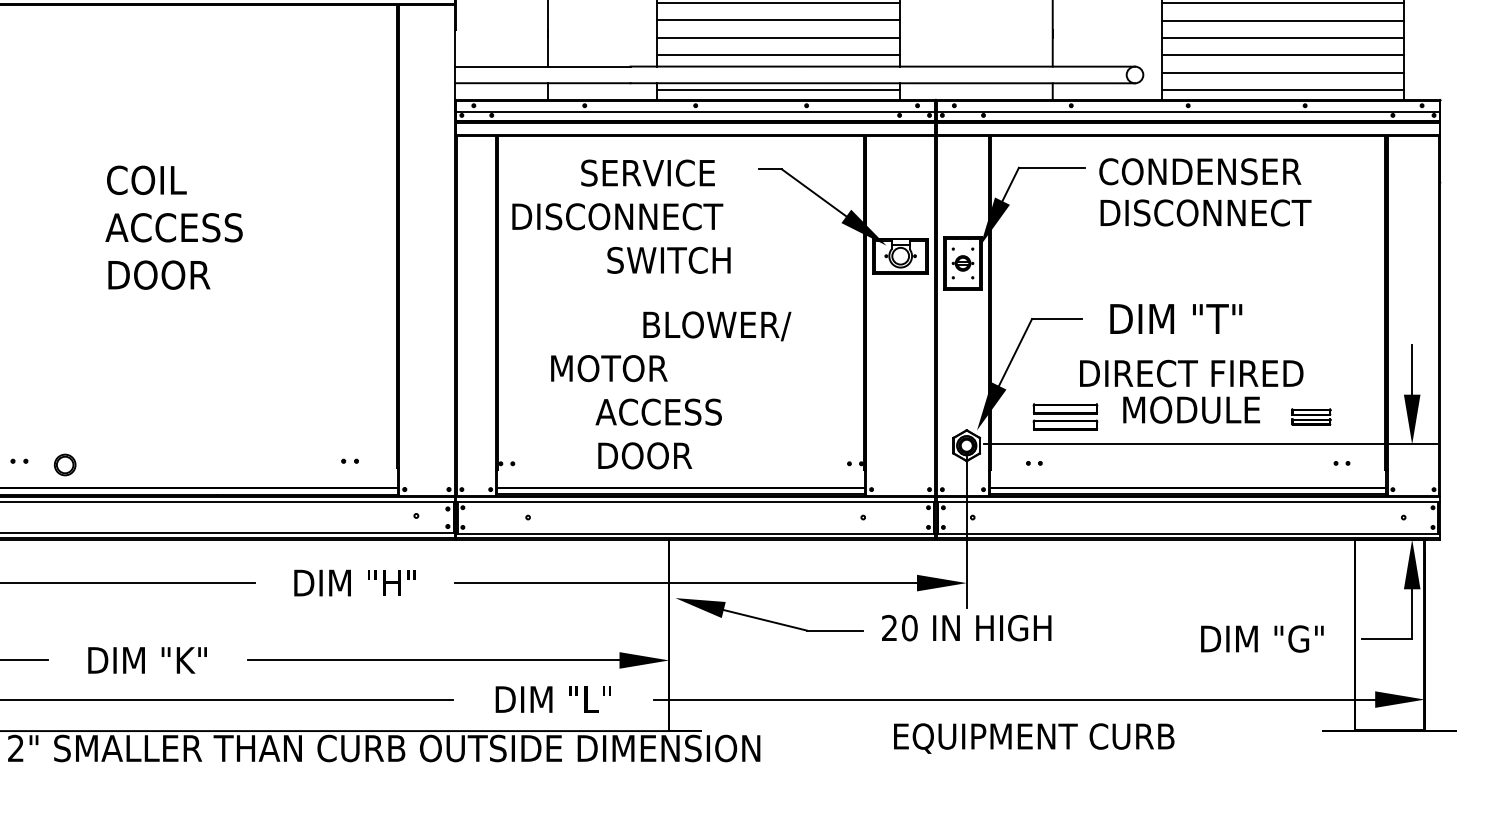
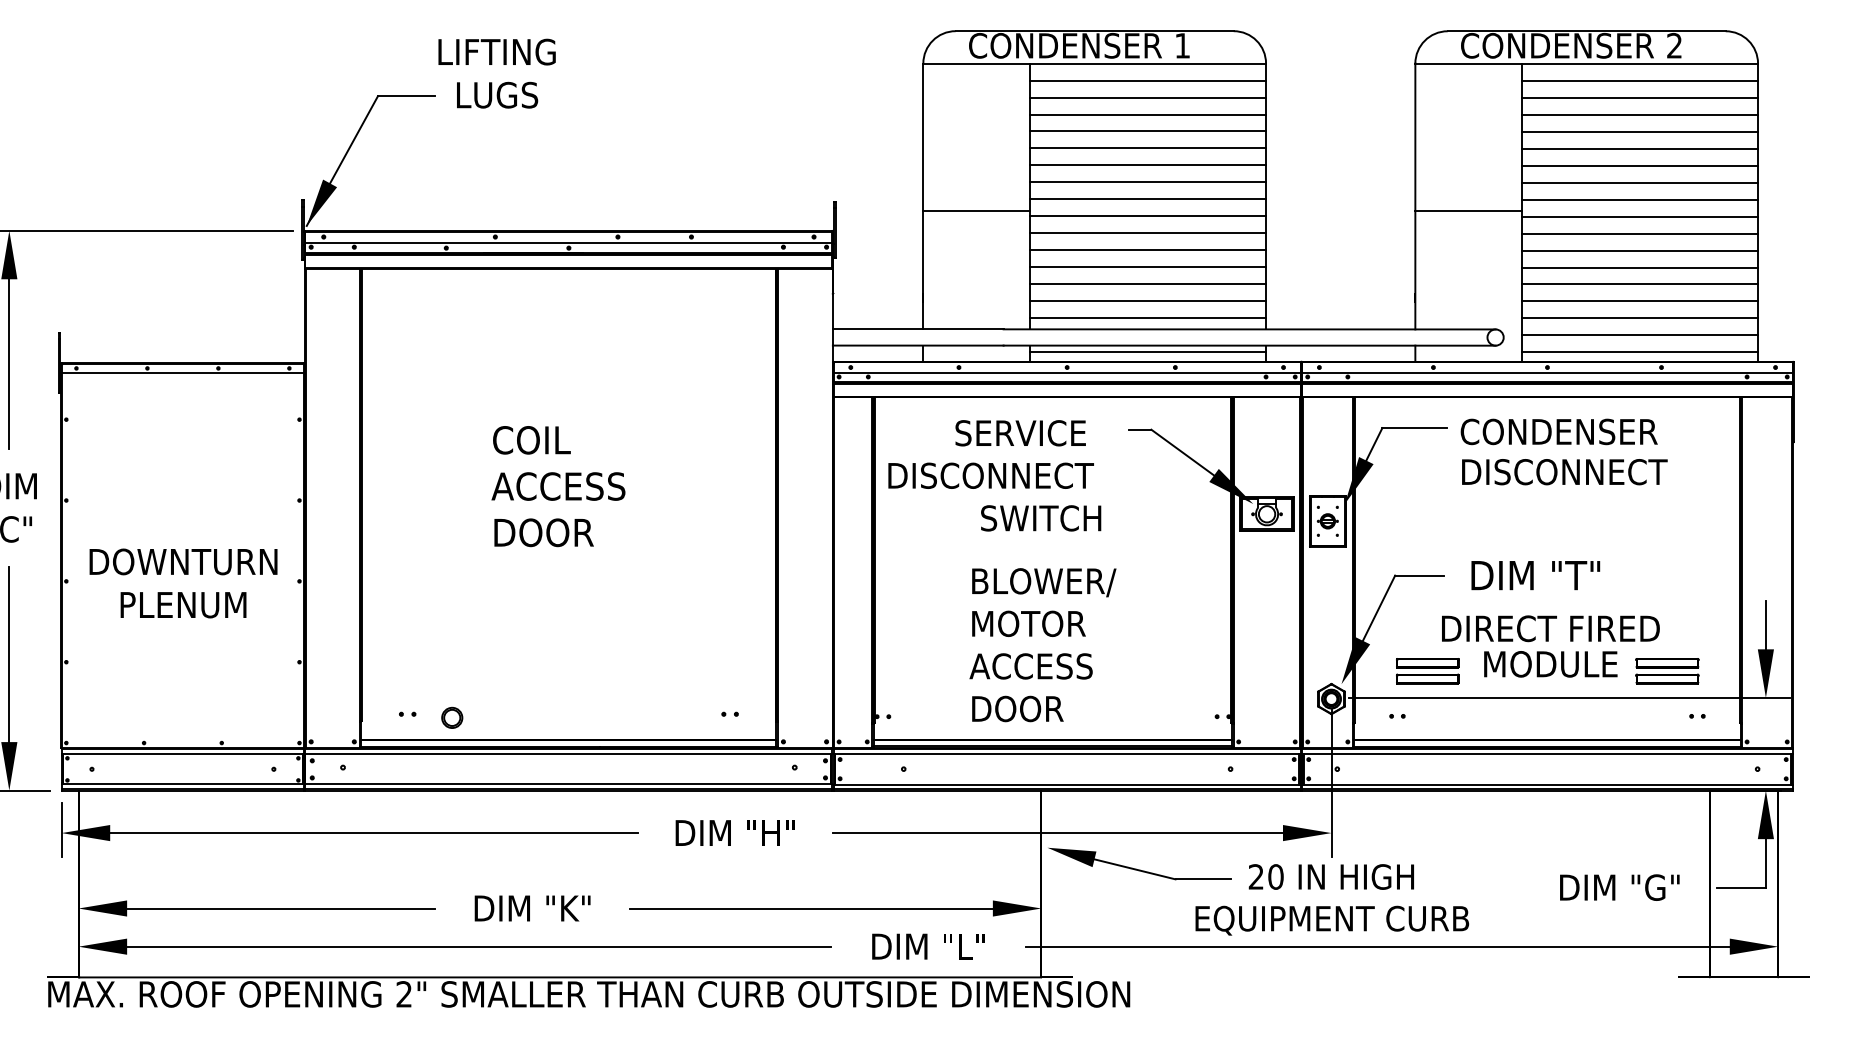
text: (717, 326) -> (1044, 582), moved
text: (608, 368) -> (1028, 623), moved
part: (1311, 417) -> (1667, 671), size x1.67
text: (1034, 738) -> (1332, 920), moved

